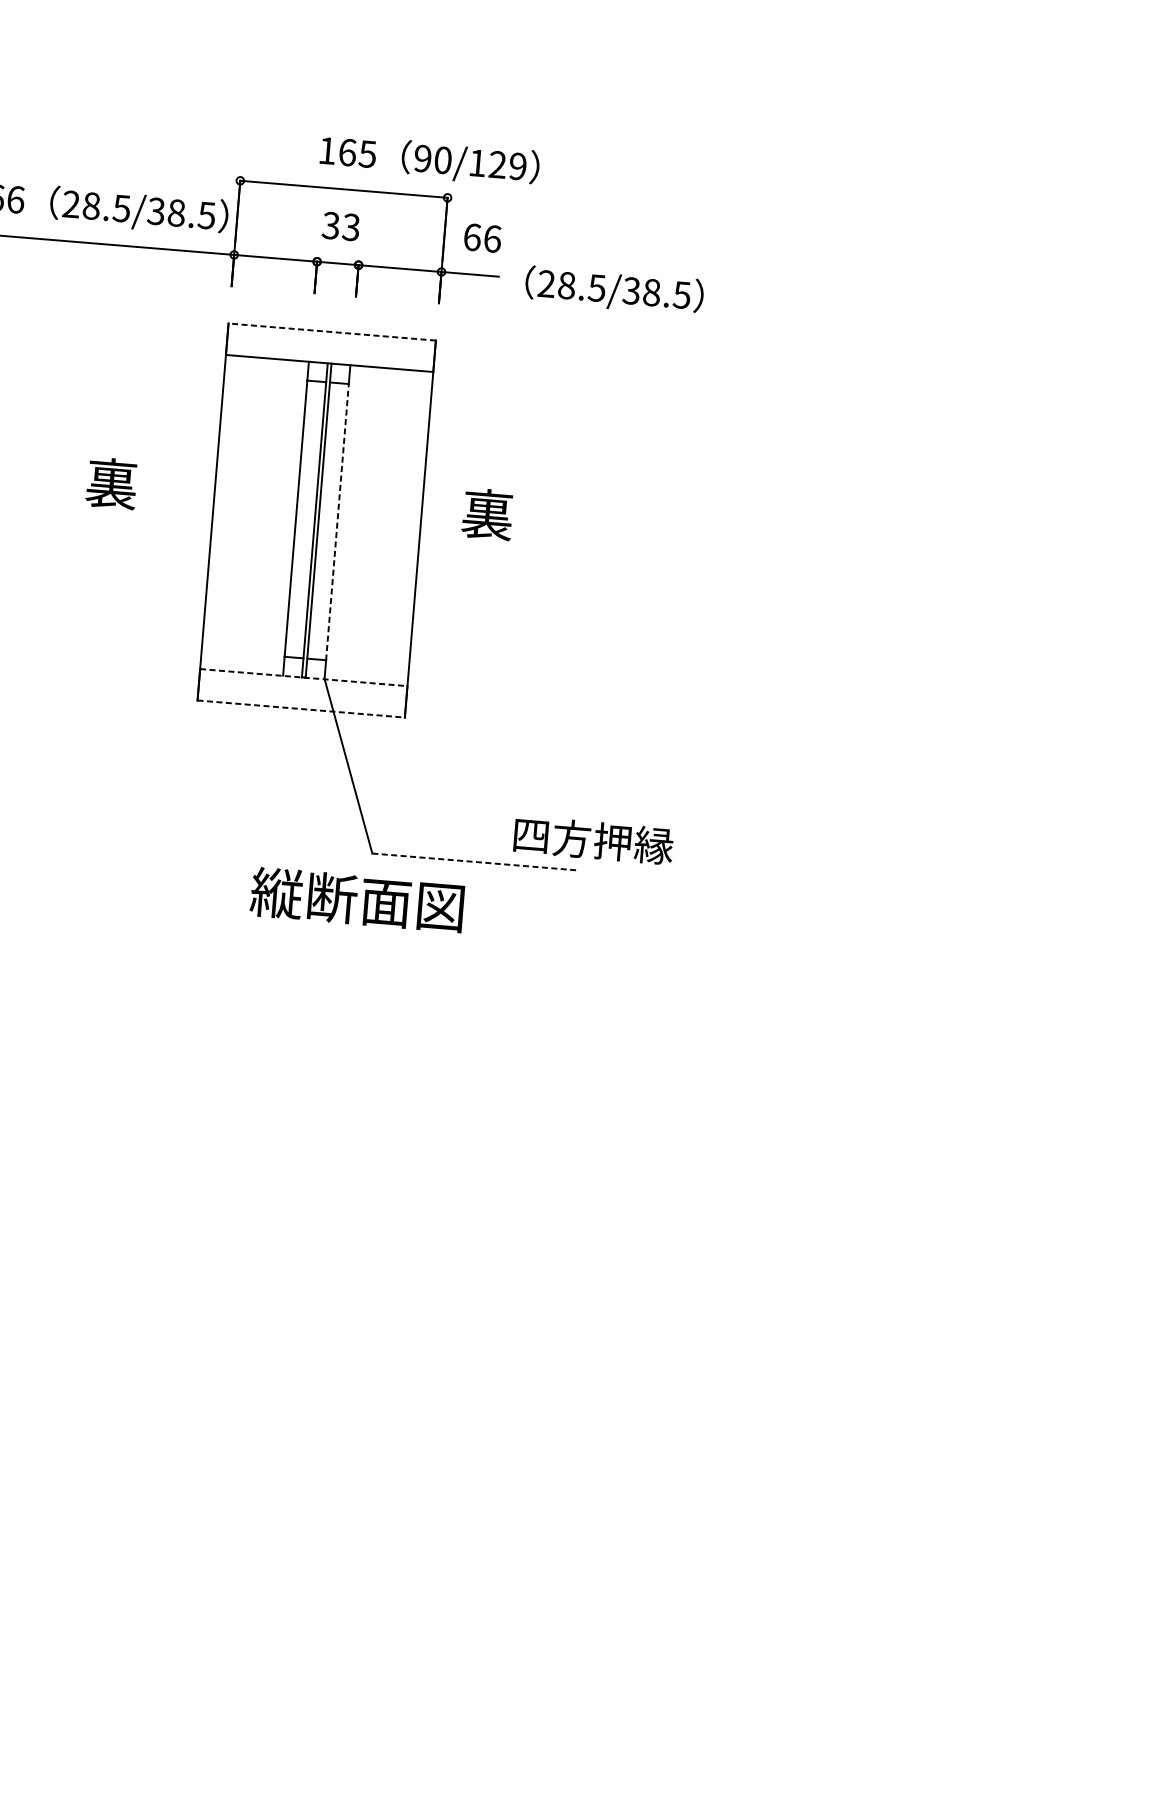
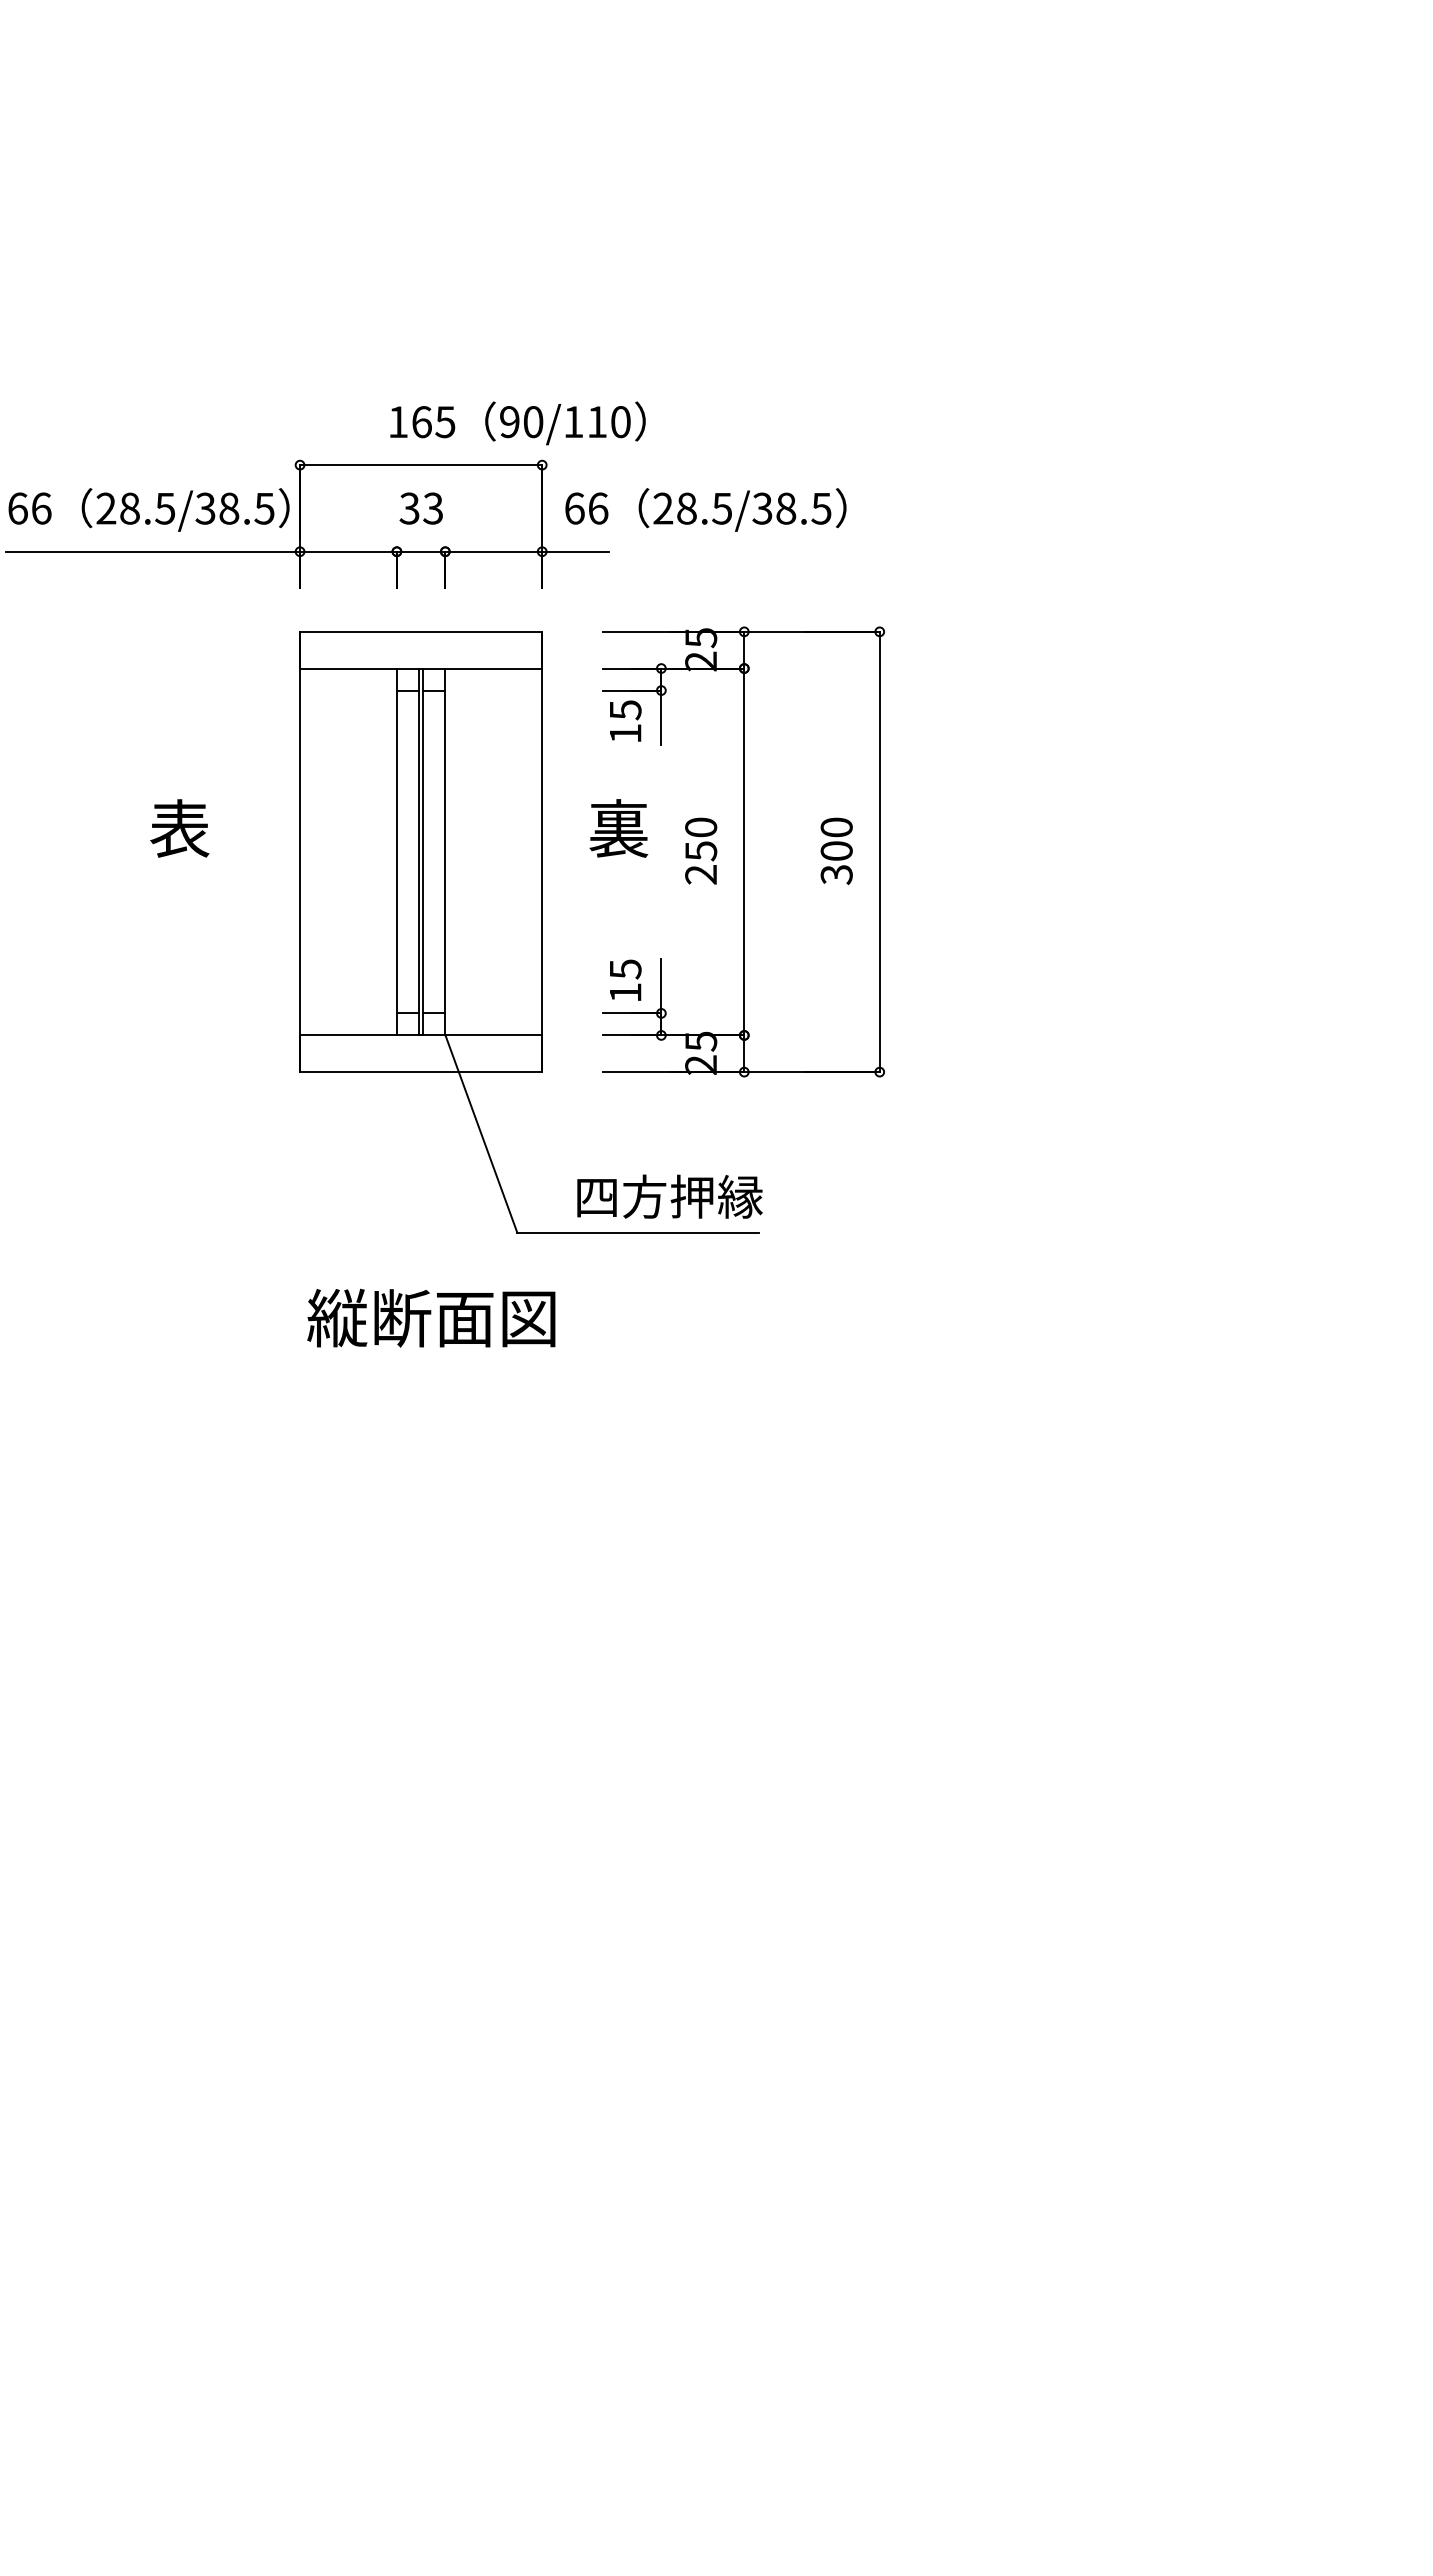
text: (507, 166) -> (608, 422), 90/129 -> 90/110
text: (614, 290) -> (742, 509), moved
line: (331, 331) -> (420, 631), dashed -> solid
text: (111, 483) -> (179, 828), 裏 -> 表
line: (337, 521) -> (445, 851), dashed -> solid
part: (592, 542) -> (743, 851), added
line: (304, 677) -> (421, 1035), dashed -> solid
line: (301, 709) -> (421, 1072), dashed -> solid
text: (593, 840) -> (669, 1196), moved
line: (476, 861) -> (638, 1232), dashed -> solid
text: (357, 899) -> (431, 1317), moved

